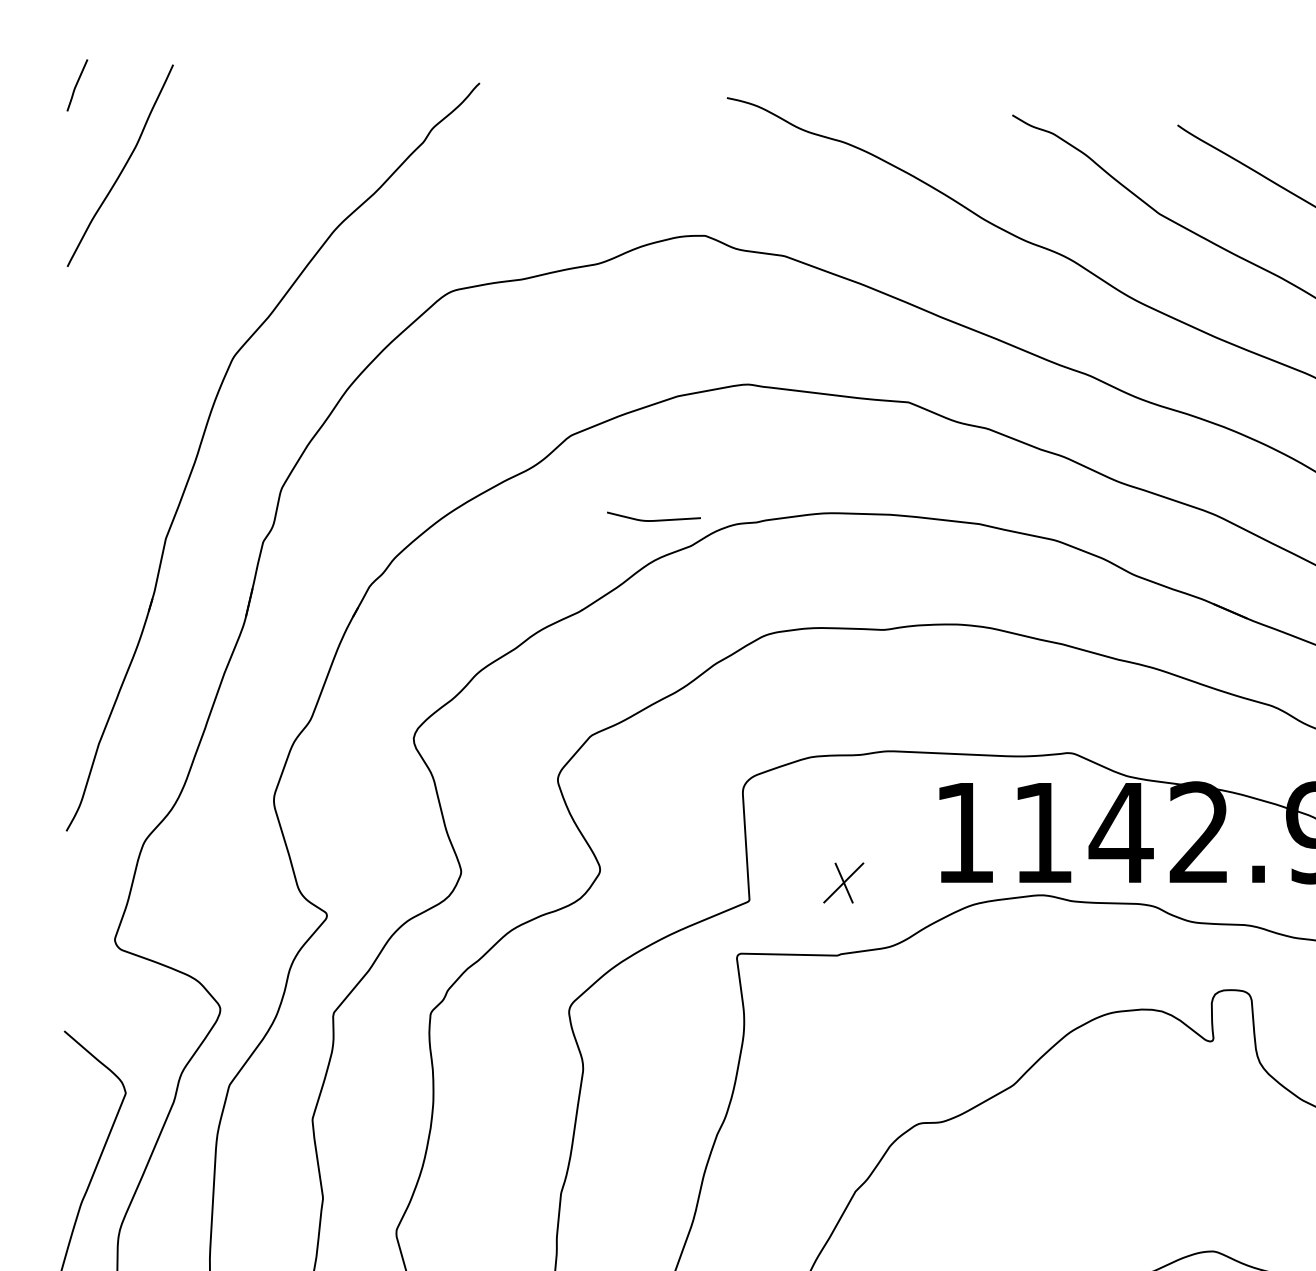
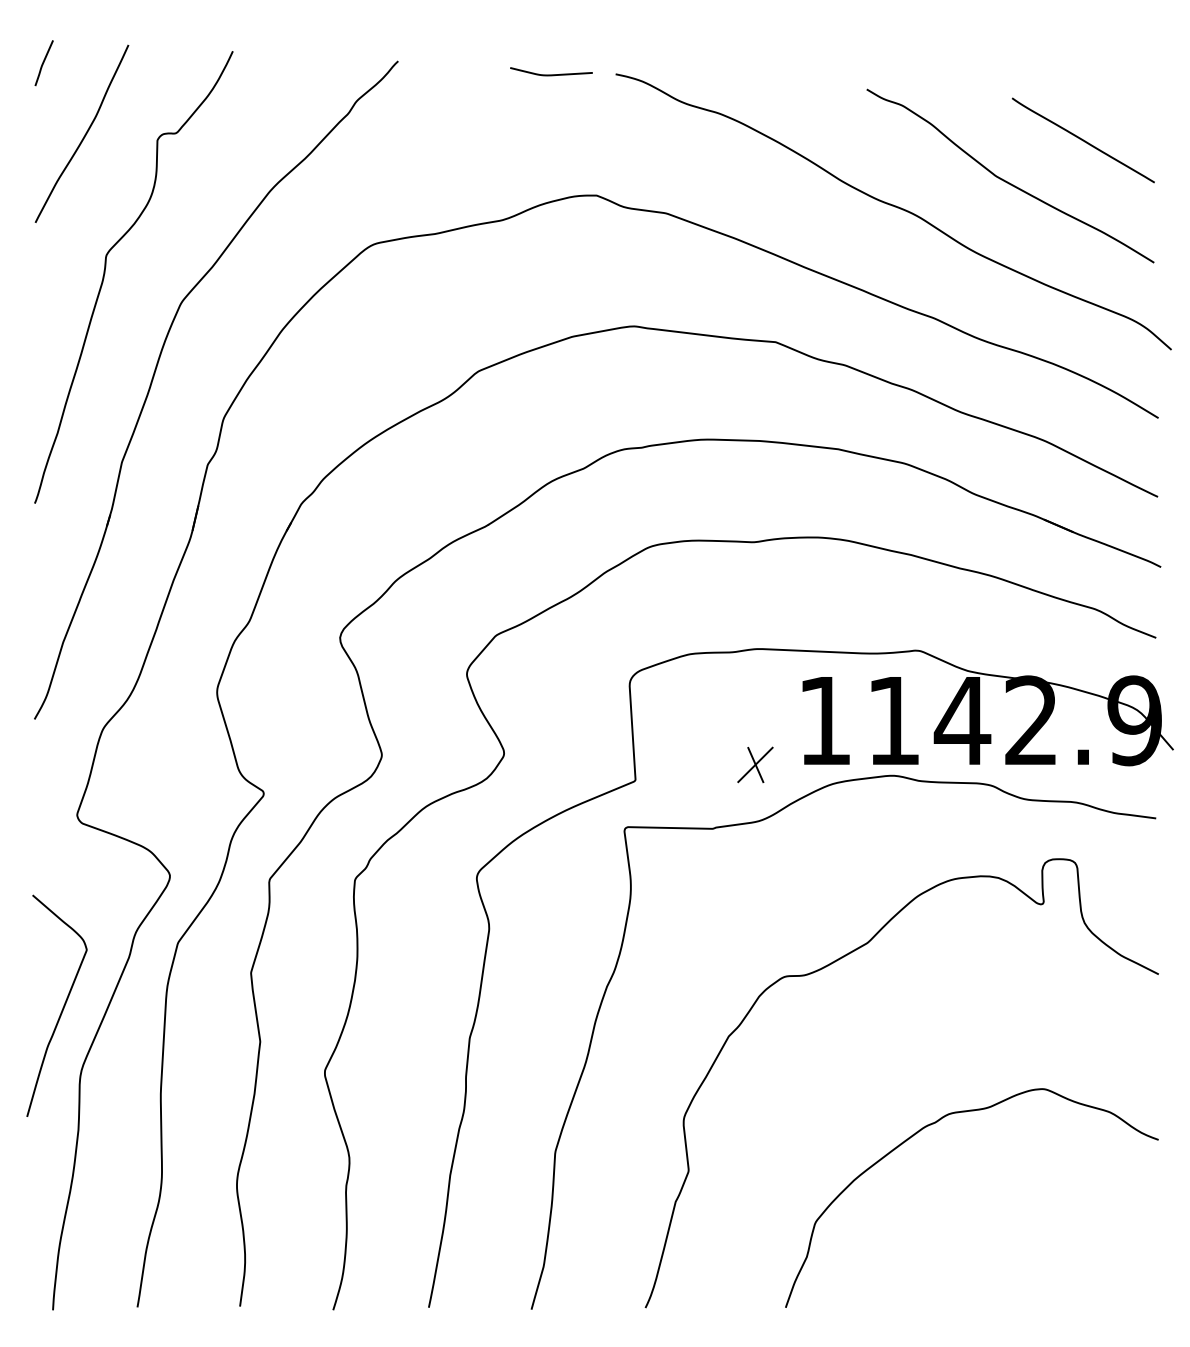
curve: (147, 324) -> (105, 273), added
curve: (653, 519) -> (551, 74), moved
part: (843, 882) -> (755, 764), moved

